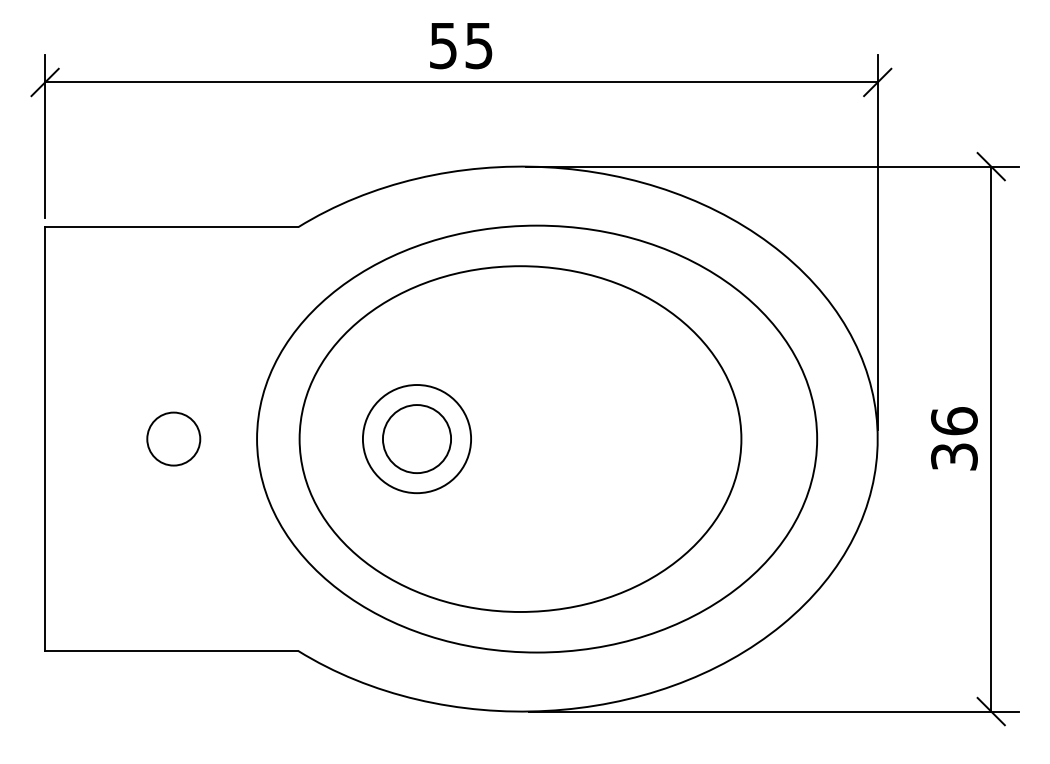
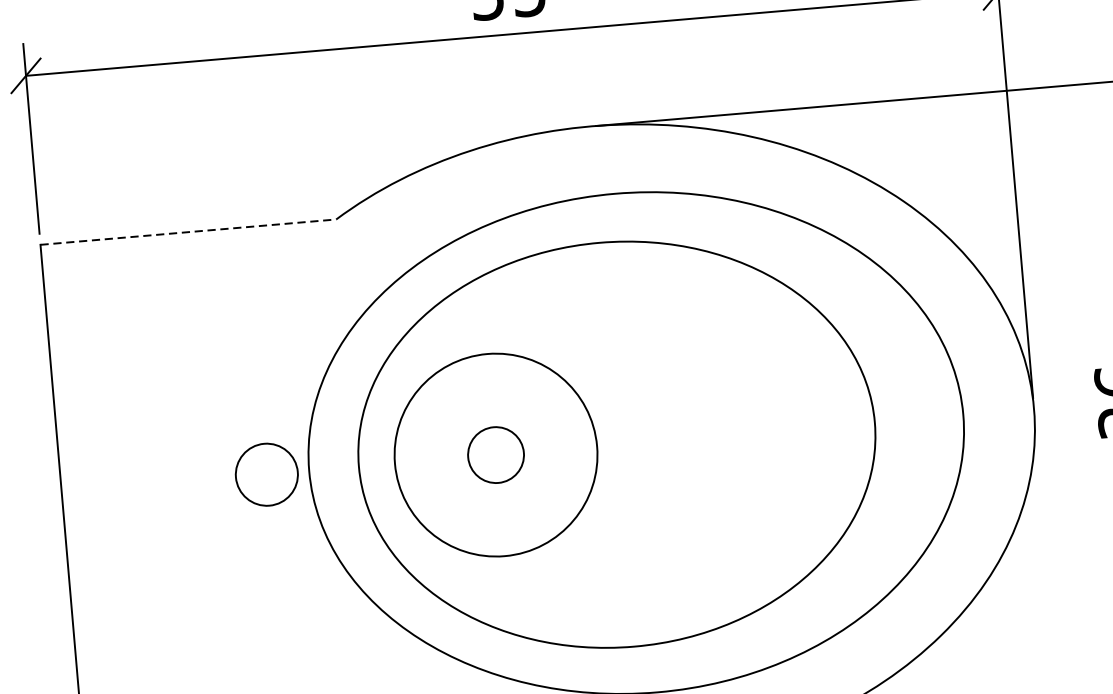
line: (171, 227) -> (188, 232), solid -> dashed
circle: (173, 438) -> (266, 474), moved
circle: (416, 439) -> (495, 455), size x0.7
circle: (416, 439) -> (495, 455), size x1.6

